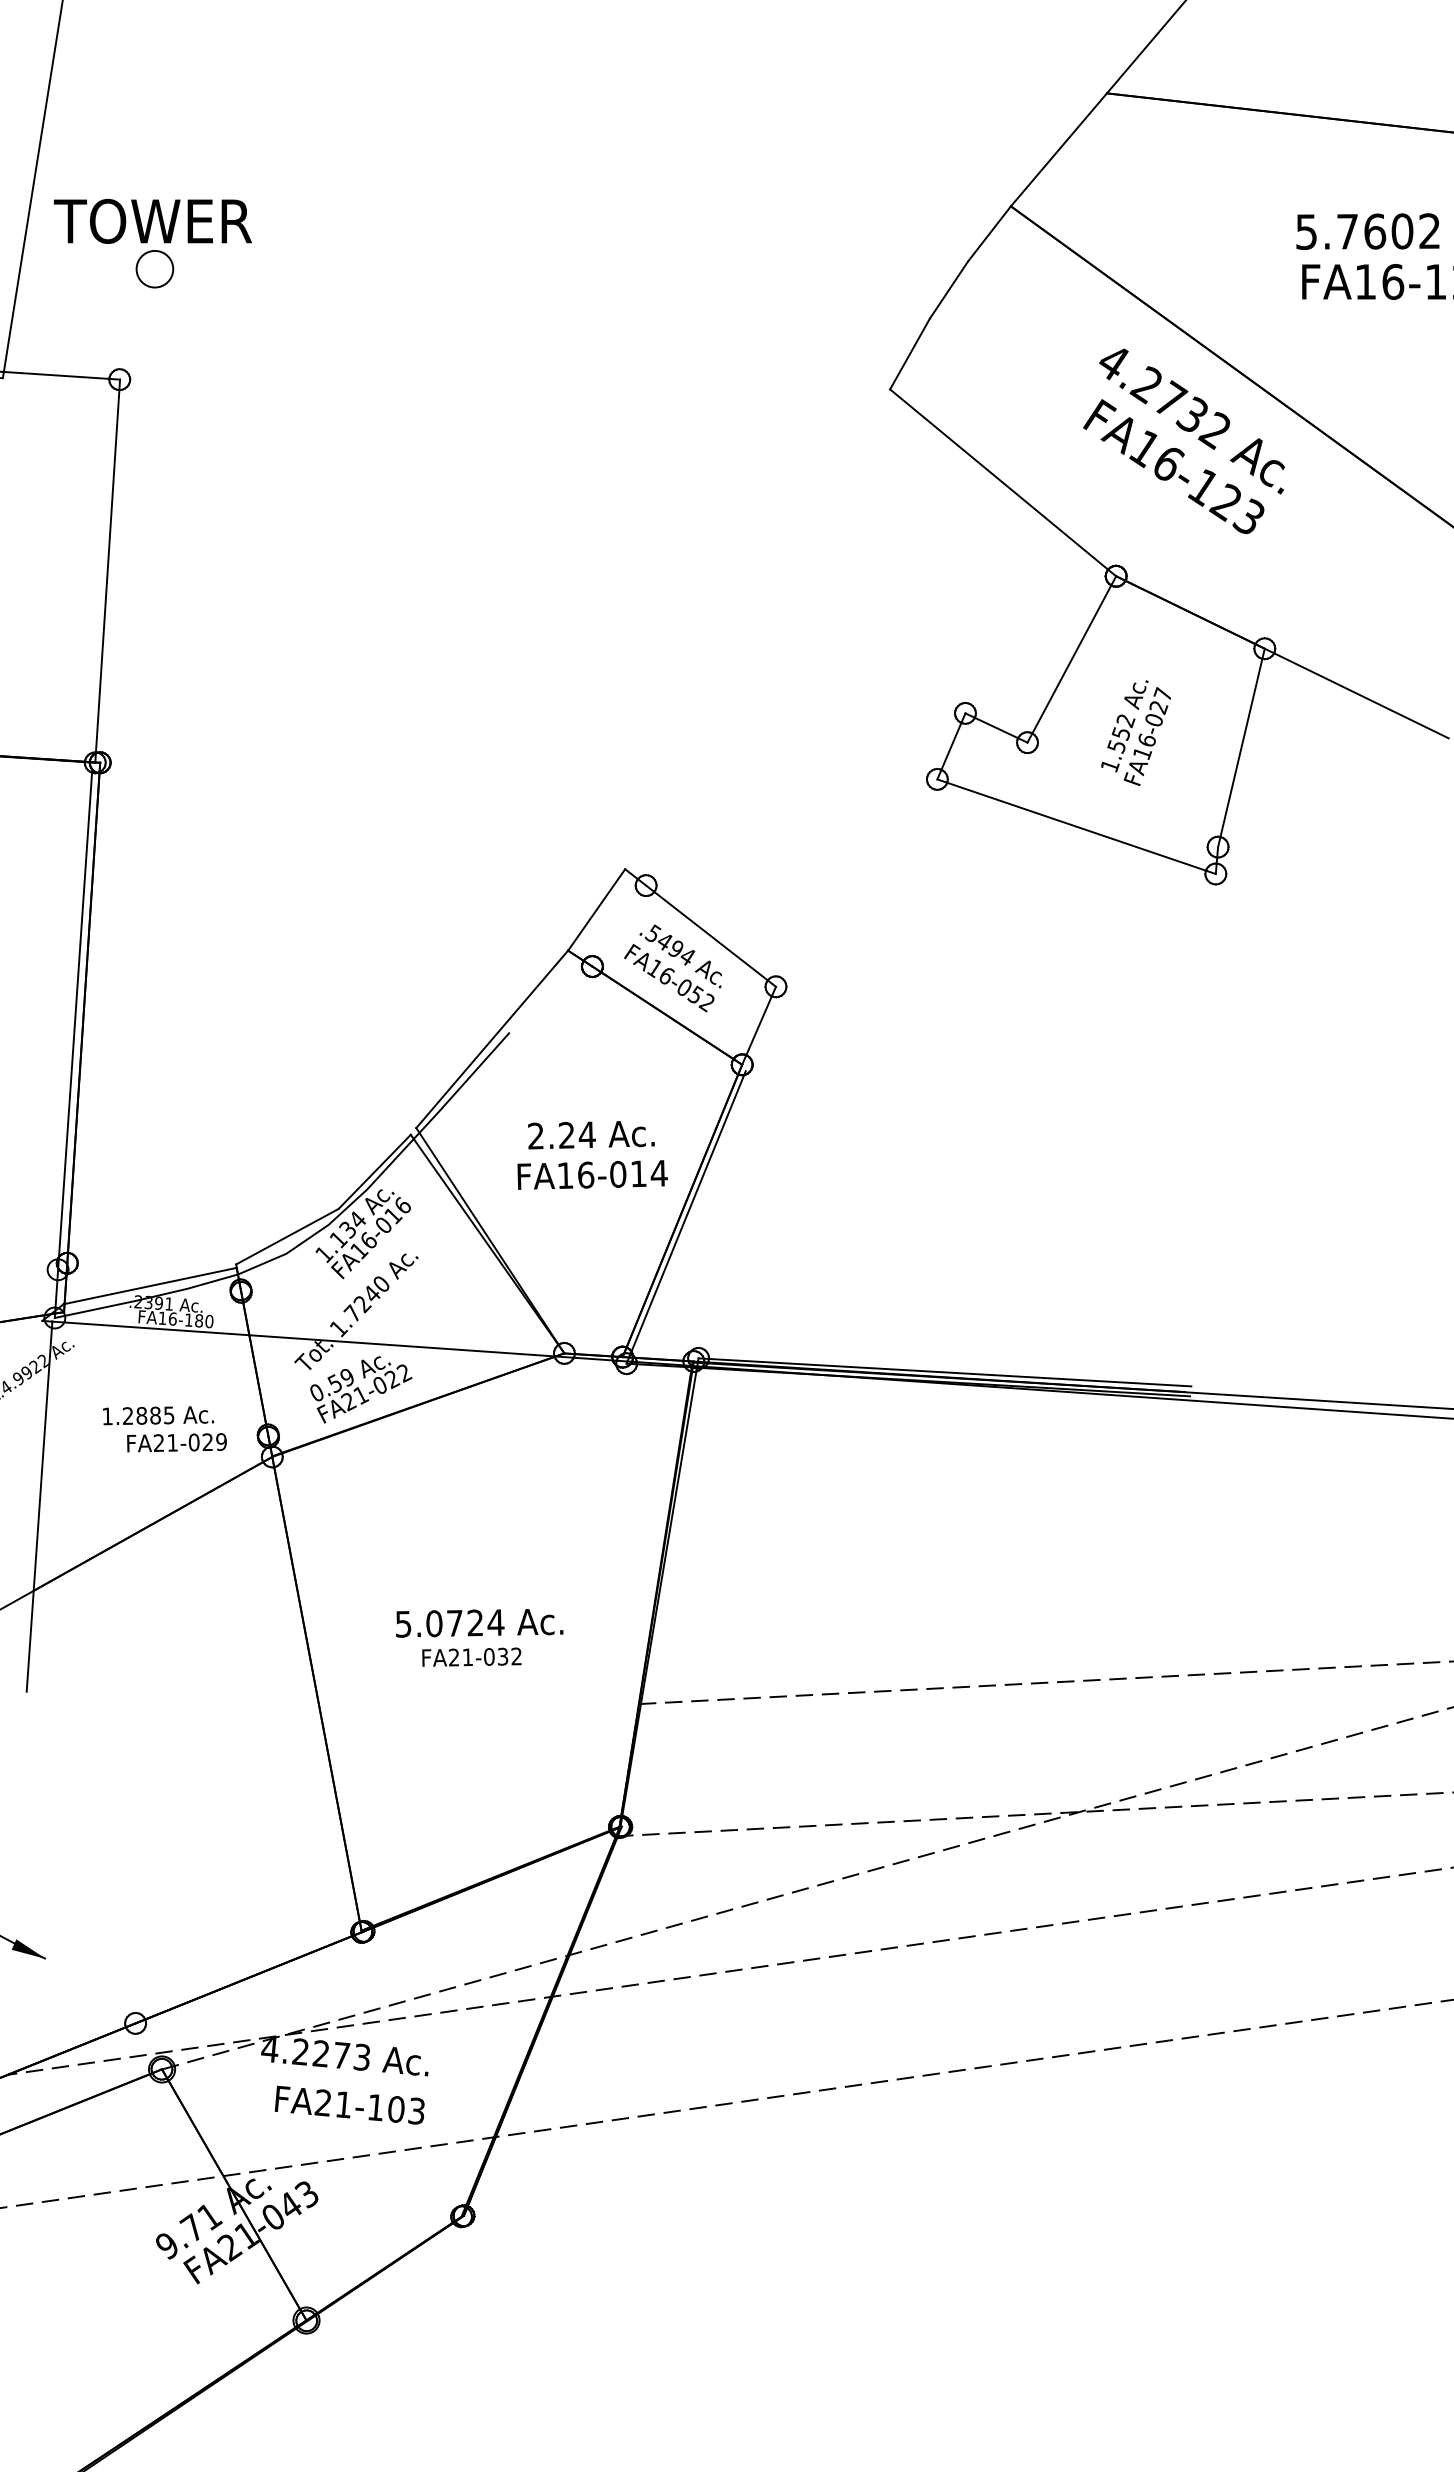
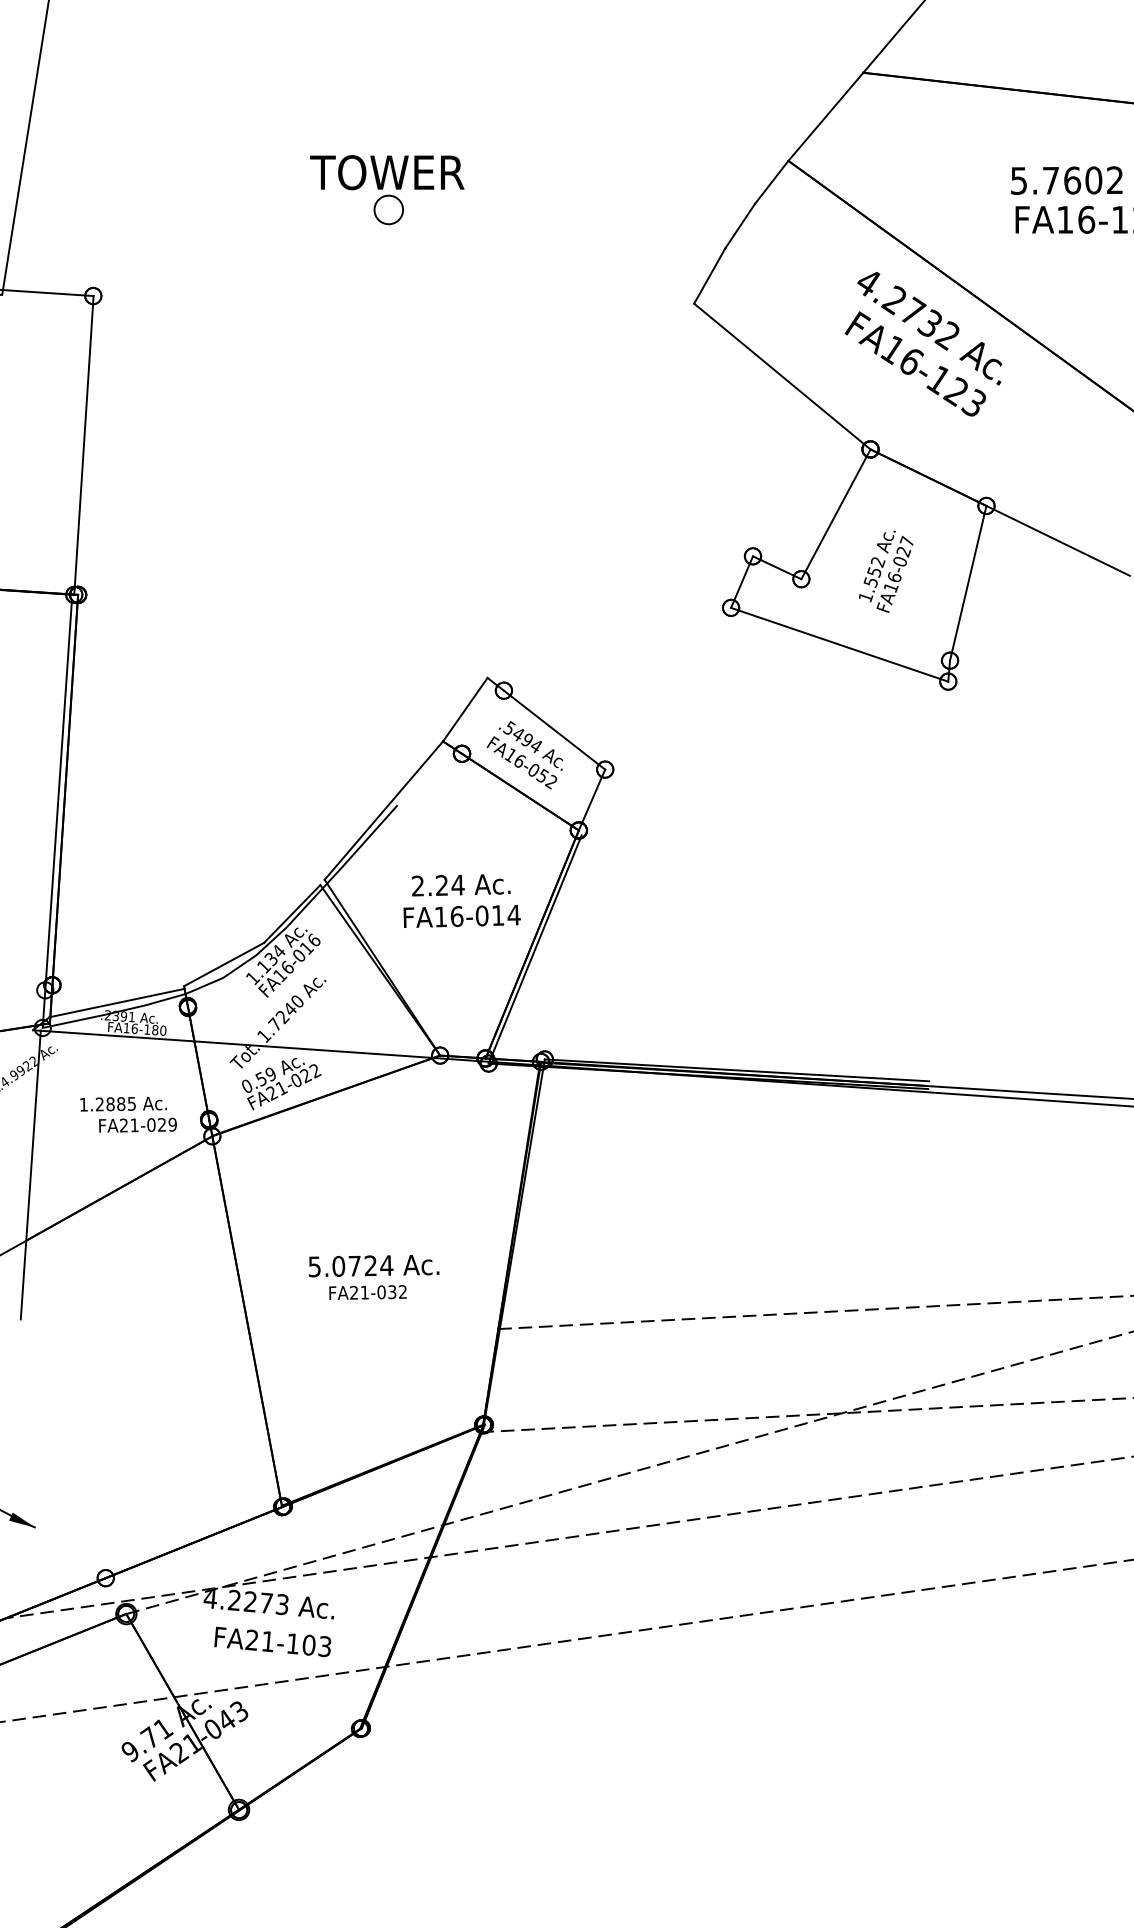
part: (153, 244) -> (387, 190), moved

